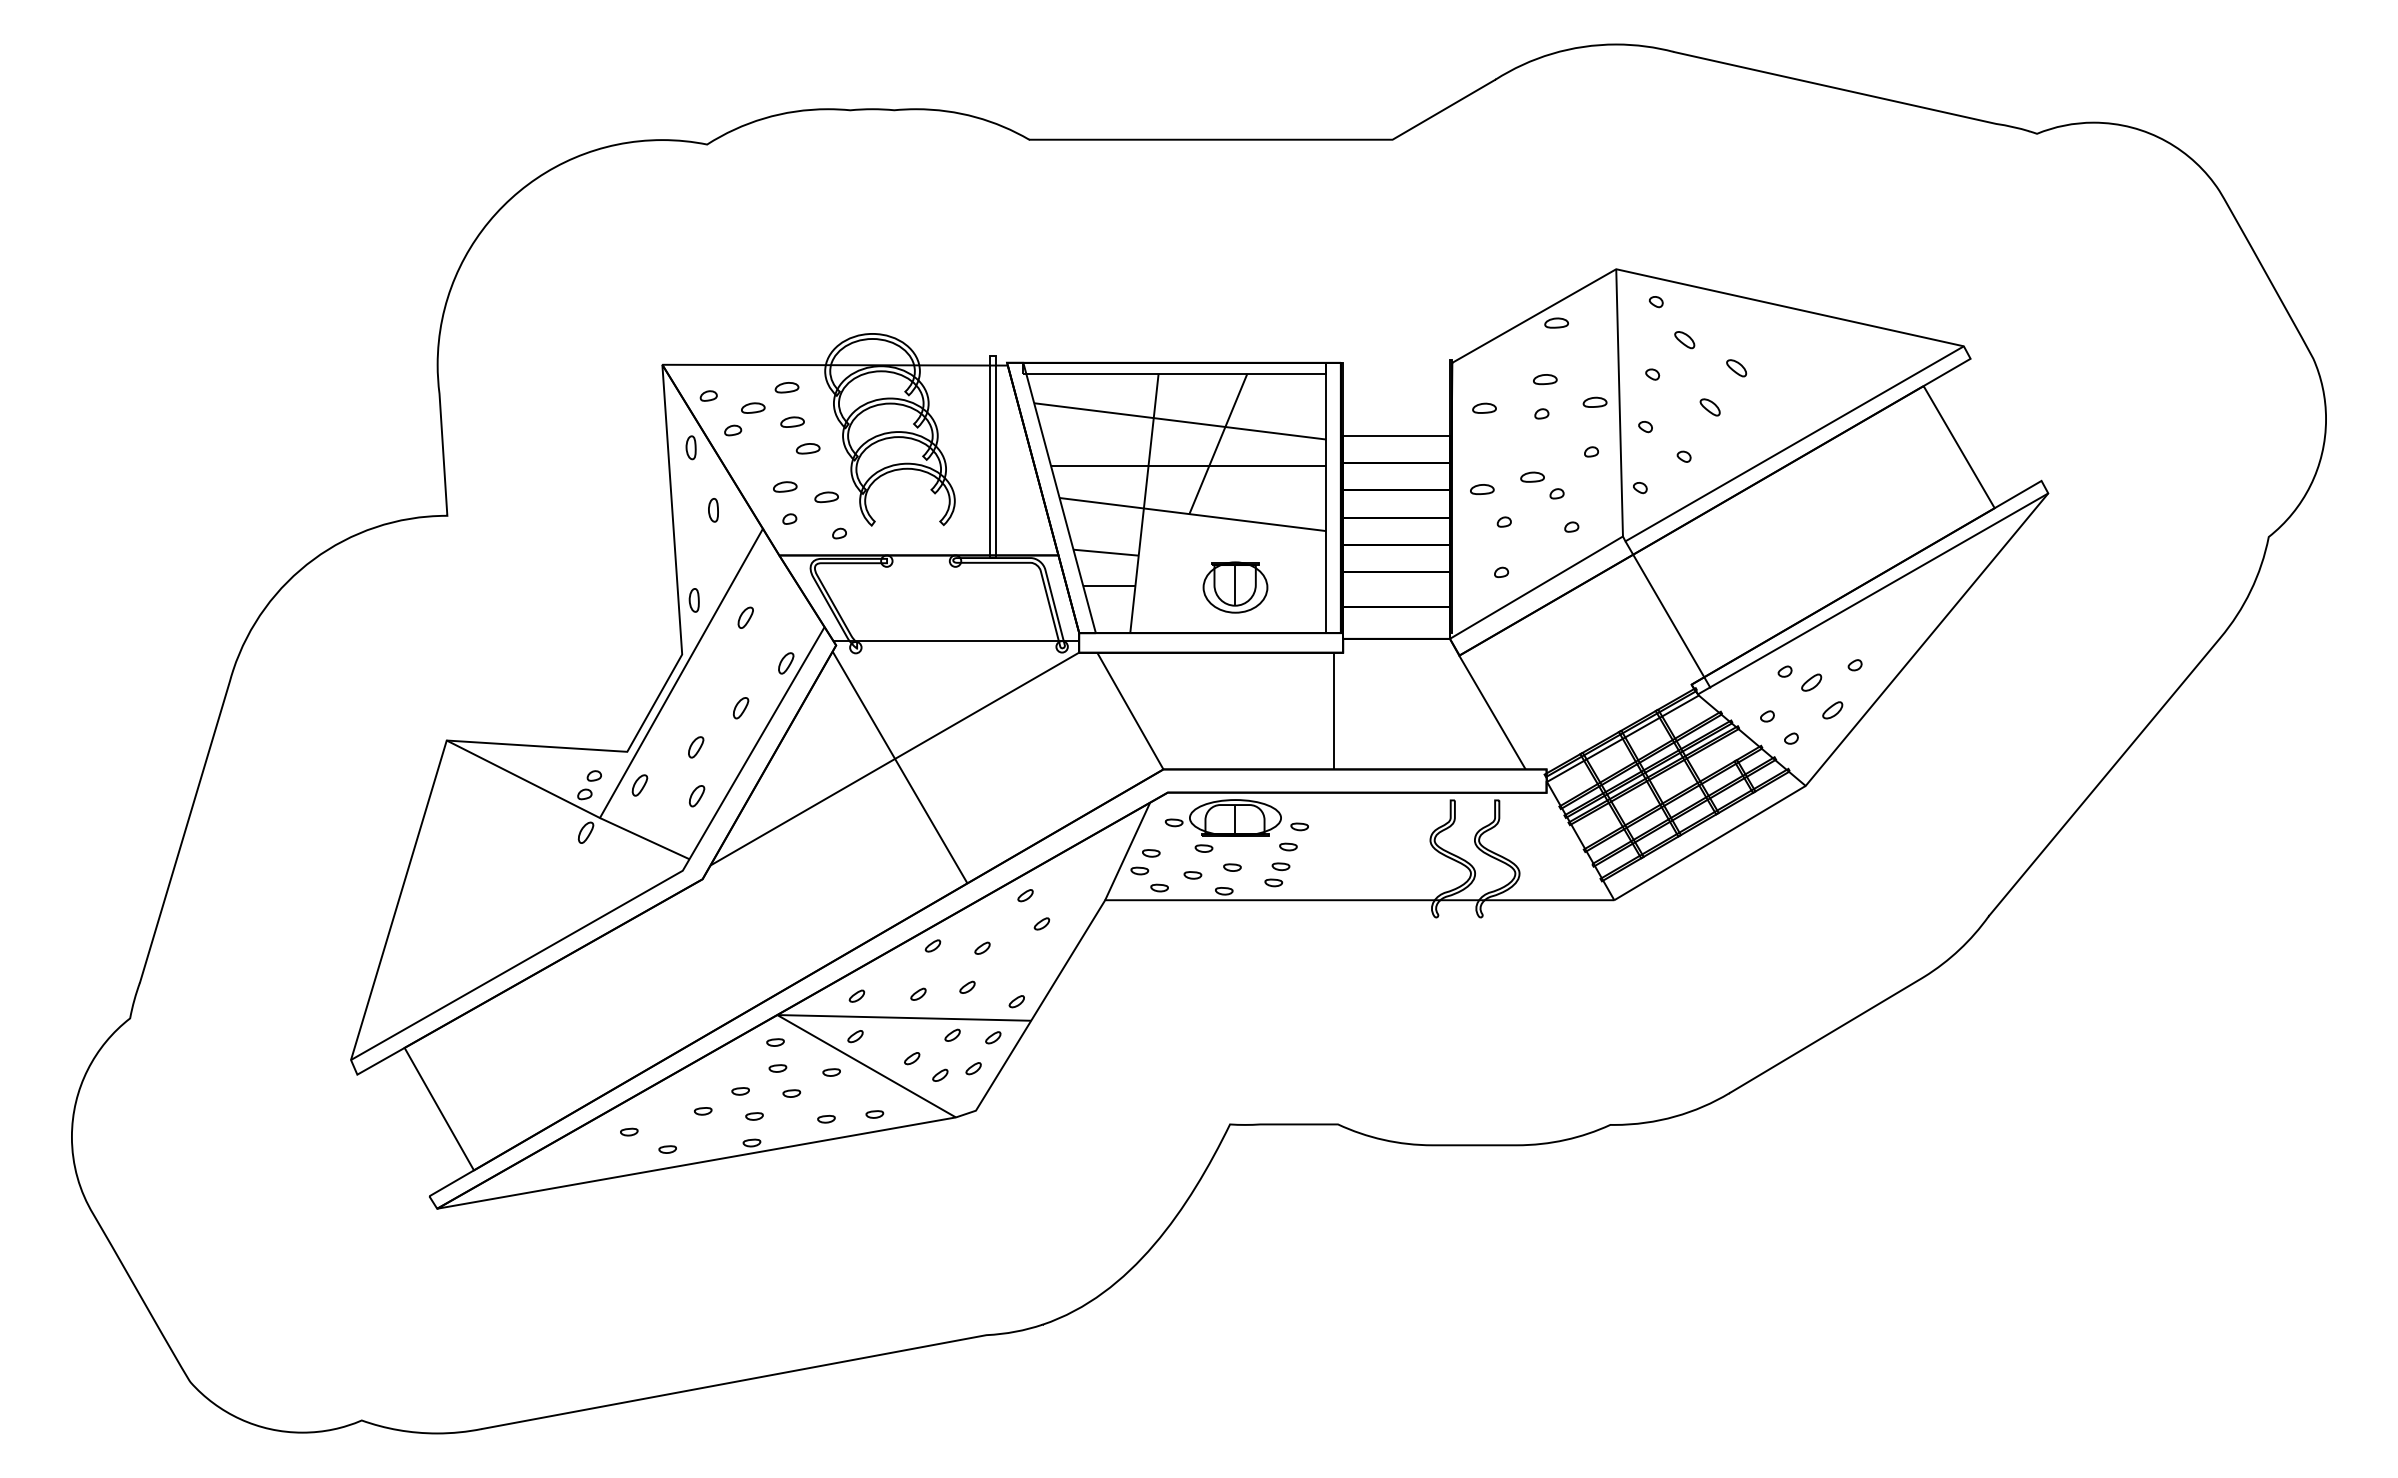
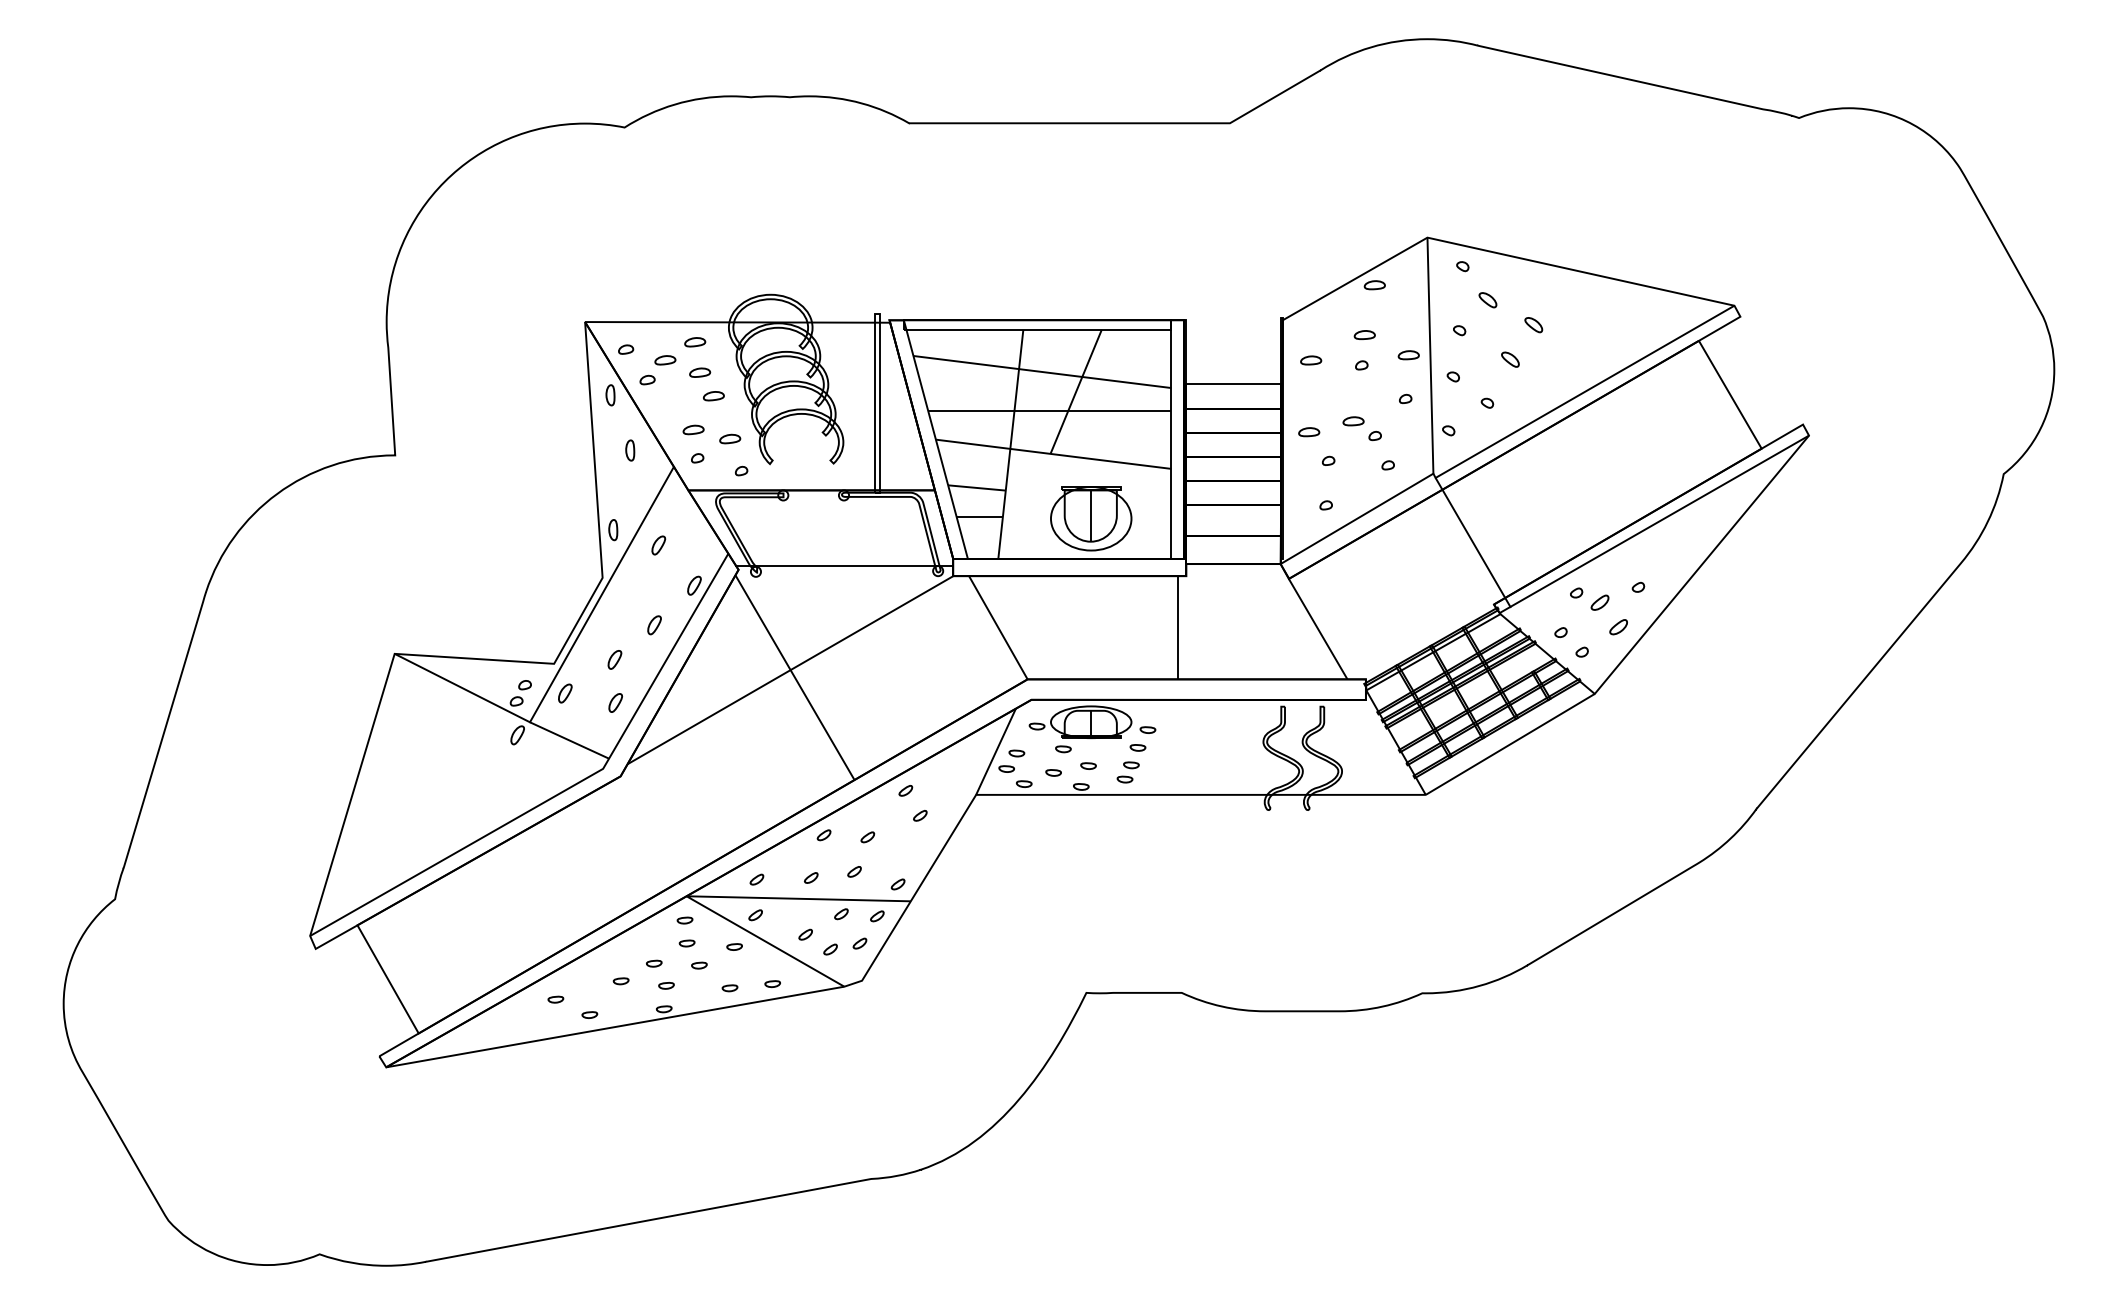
part: (1235, 587) -> (1091, 518), size x1.43

